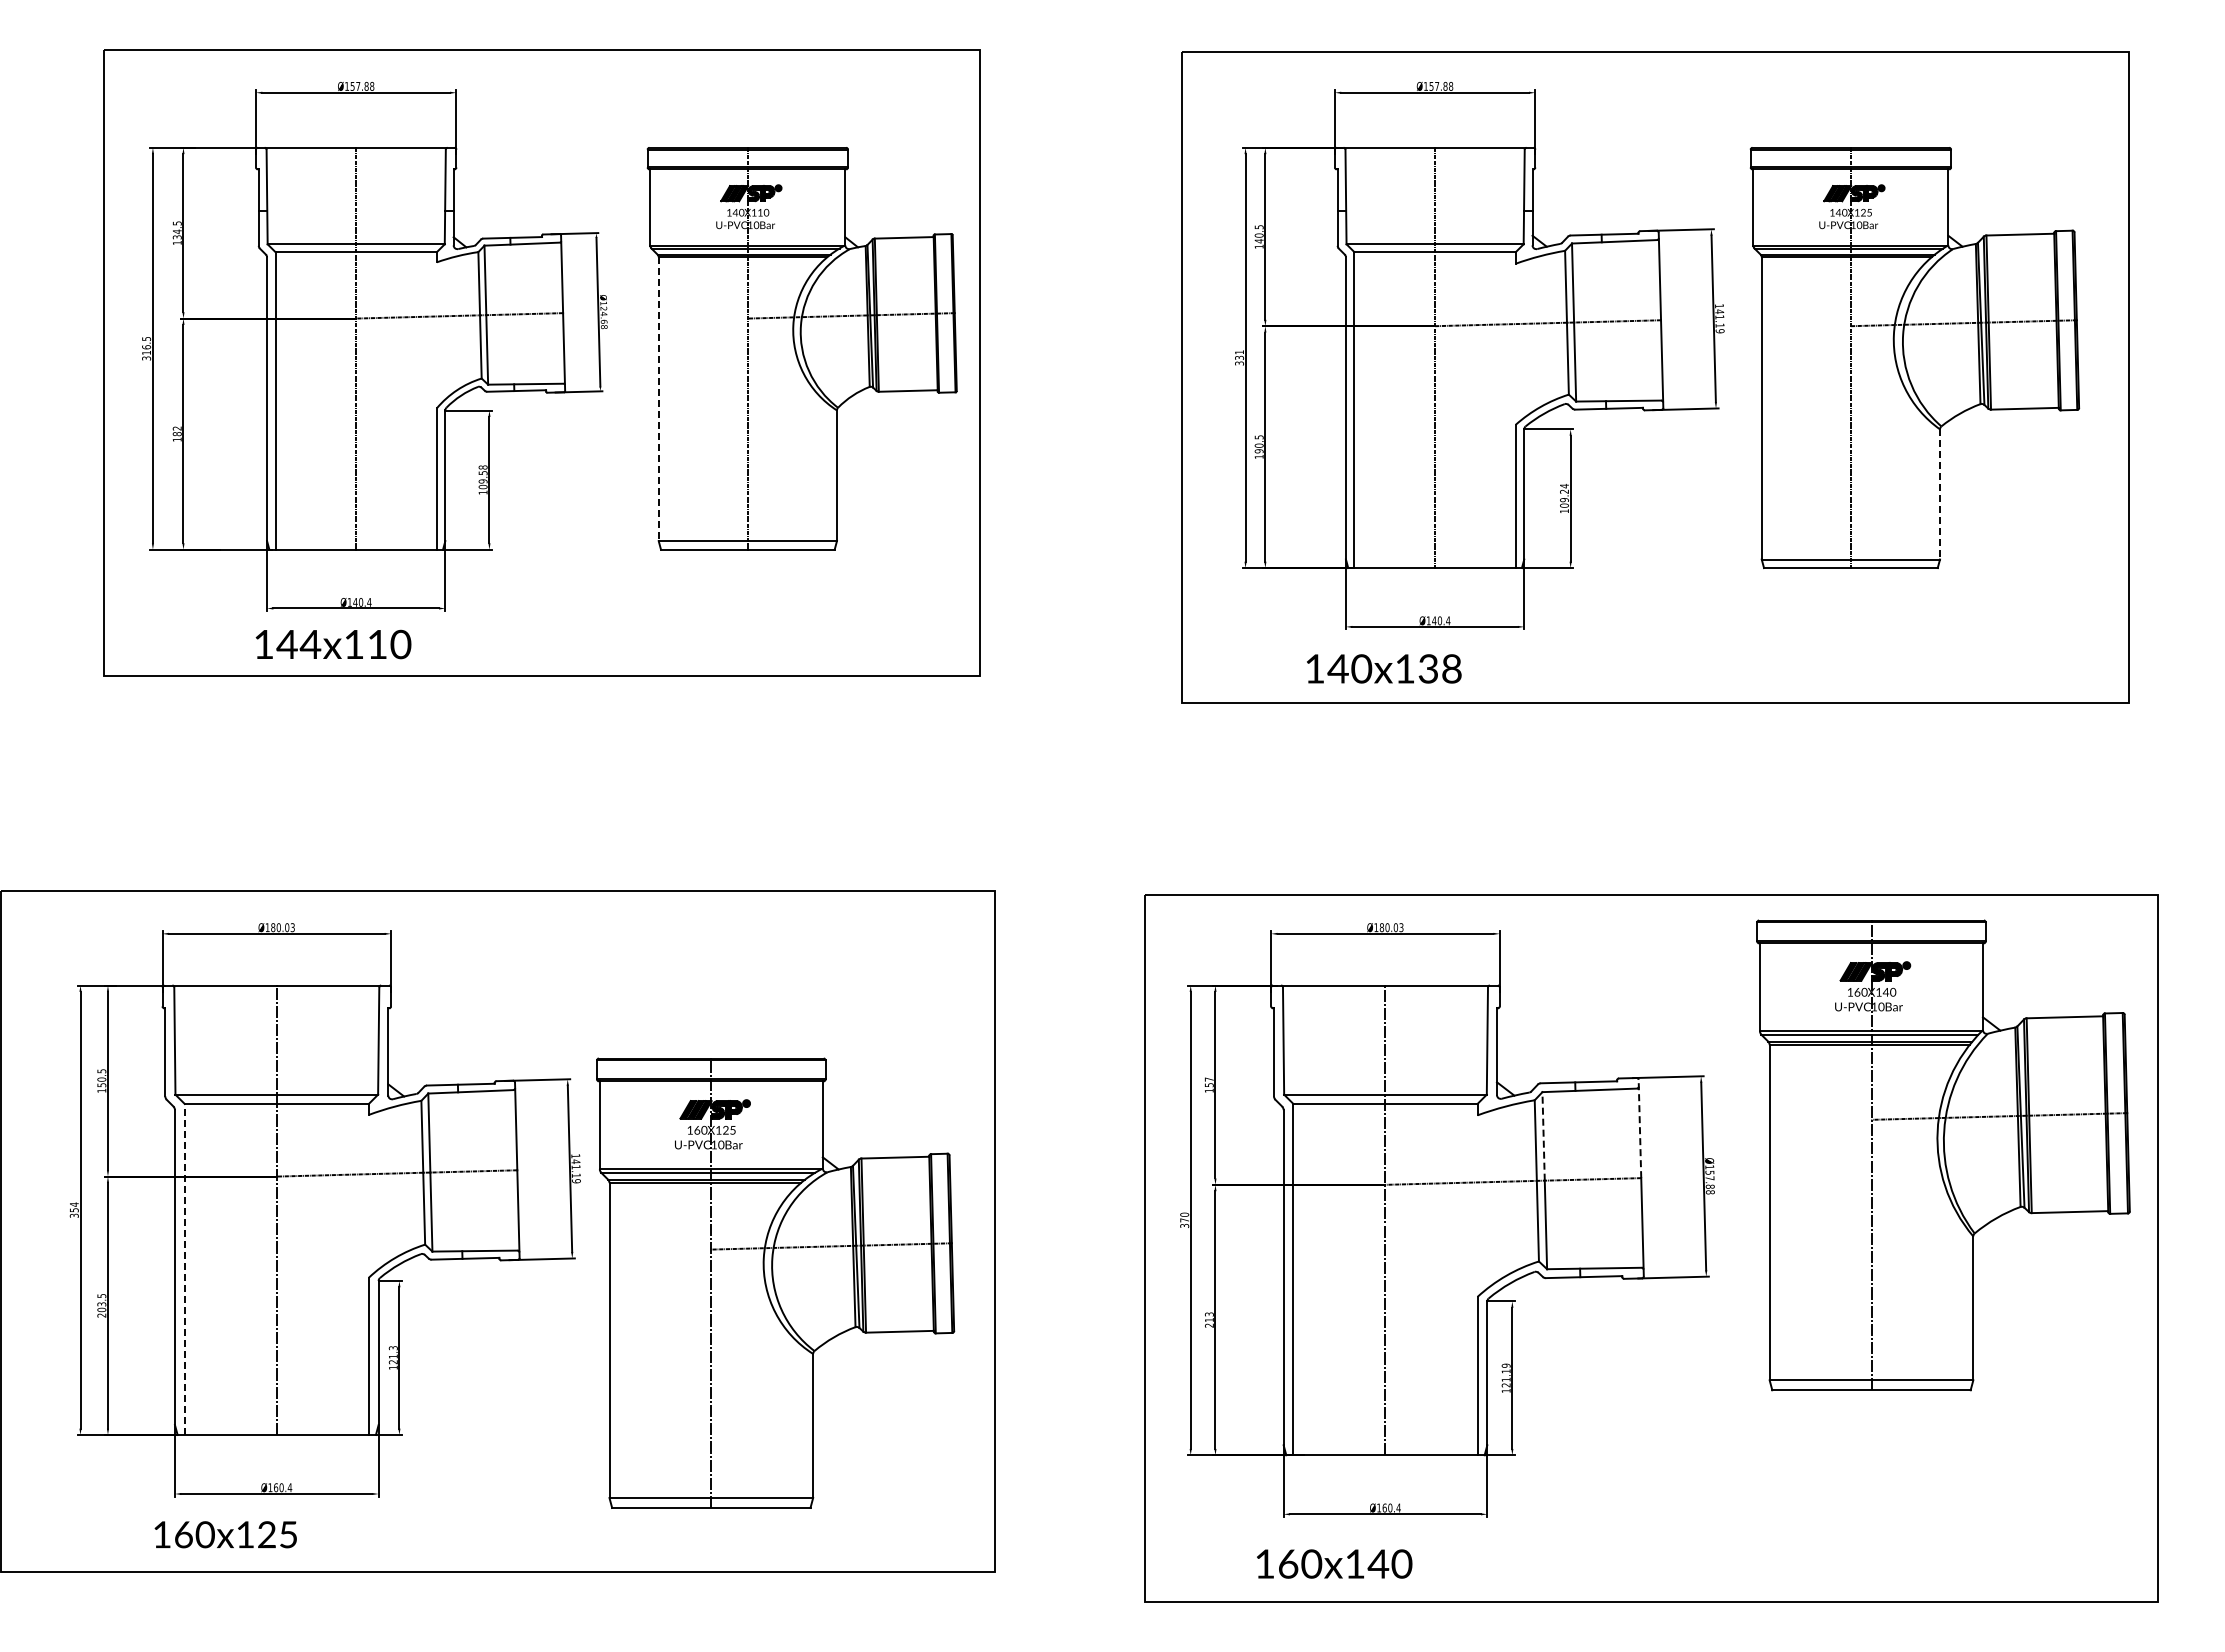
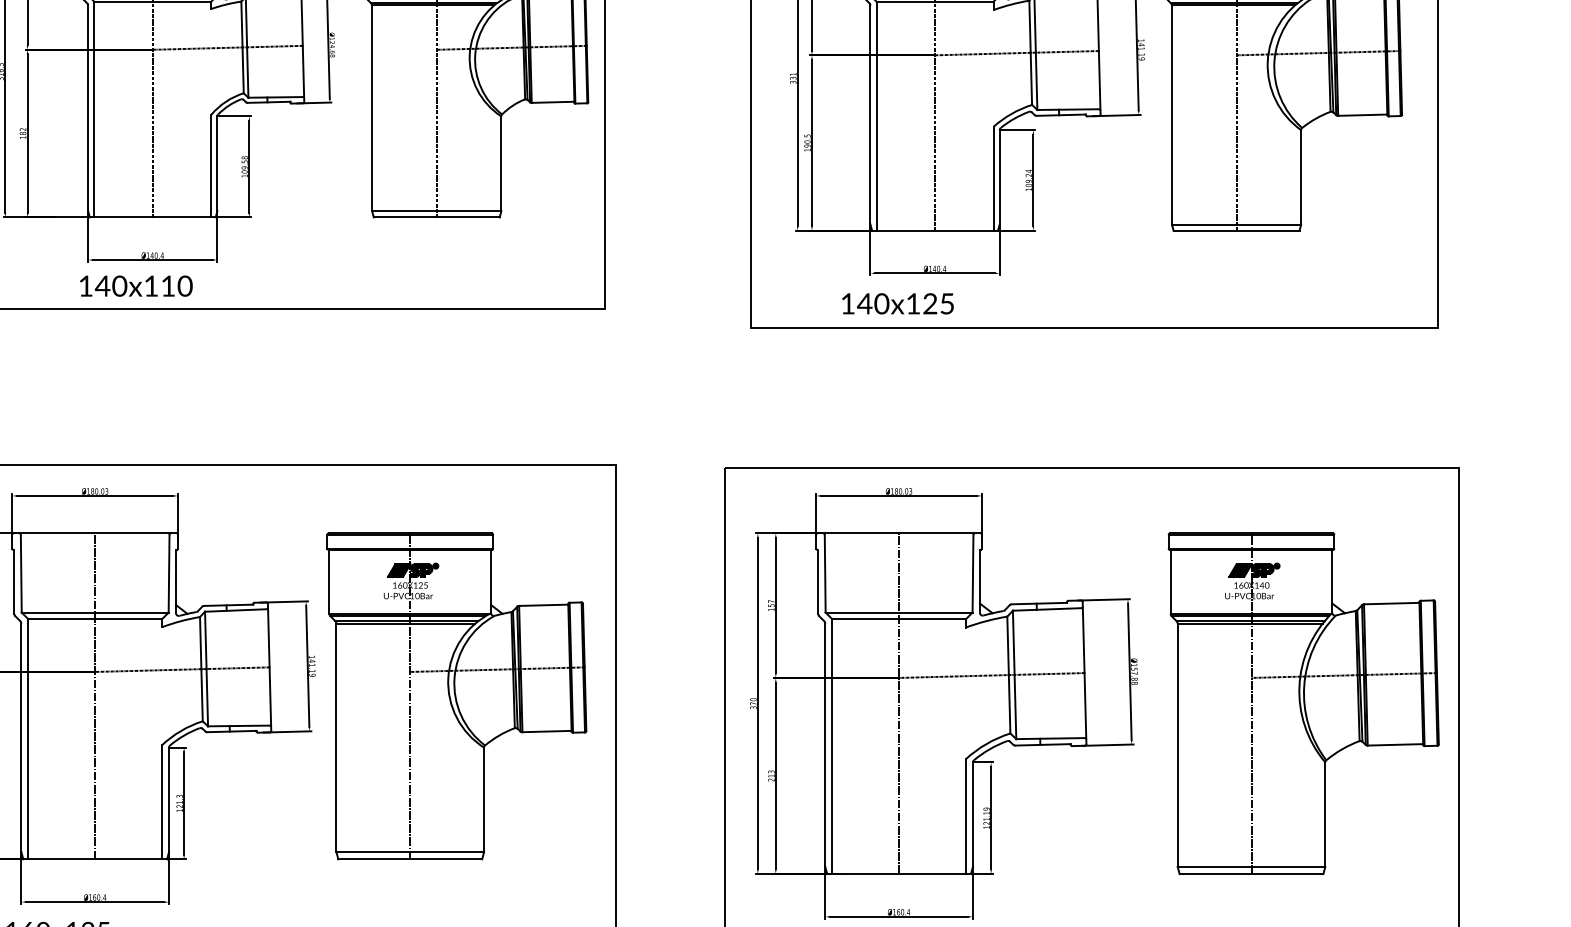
line: (658, 399) -> (371, 108), dashed -> solid
line: (1940, 494) -> (1301, 177), dashed -> solid
text: (310, 644) -> (119, 286), 144x110 -> 140x110
text: (1439, 668) -> (938, 303), 140x138 -> 140x125
line: (1639, 1128) -> (1083, 637), dashed -> solid
line: (1543, 1135) -> (1013, 642), dashed -> solid
part: (1943, 1155) -> (1303, 703), moved
line: (184, 1269) -> (28, 739), dashed -> solid
part: (775, 1282) -> (456, 695), moved

